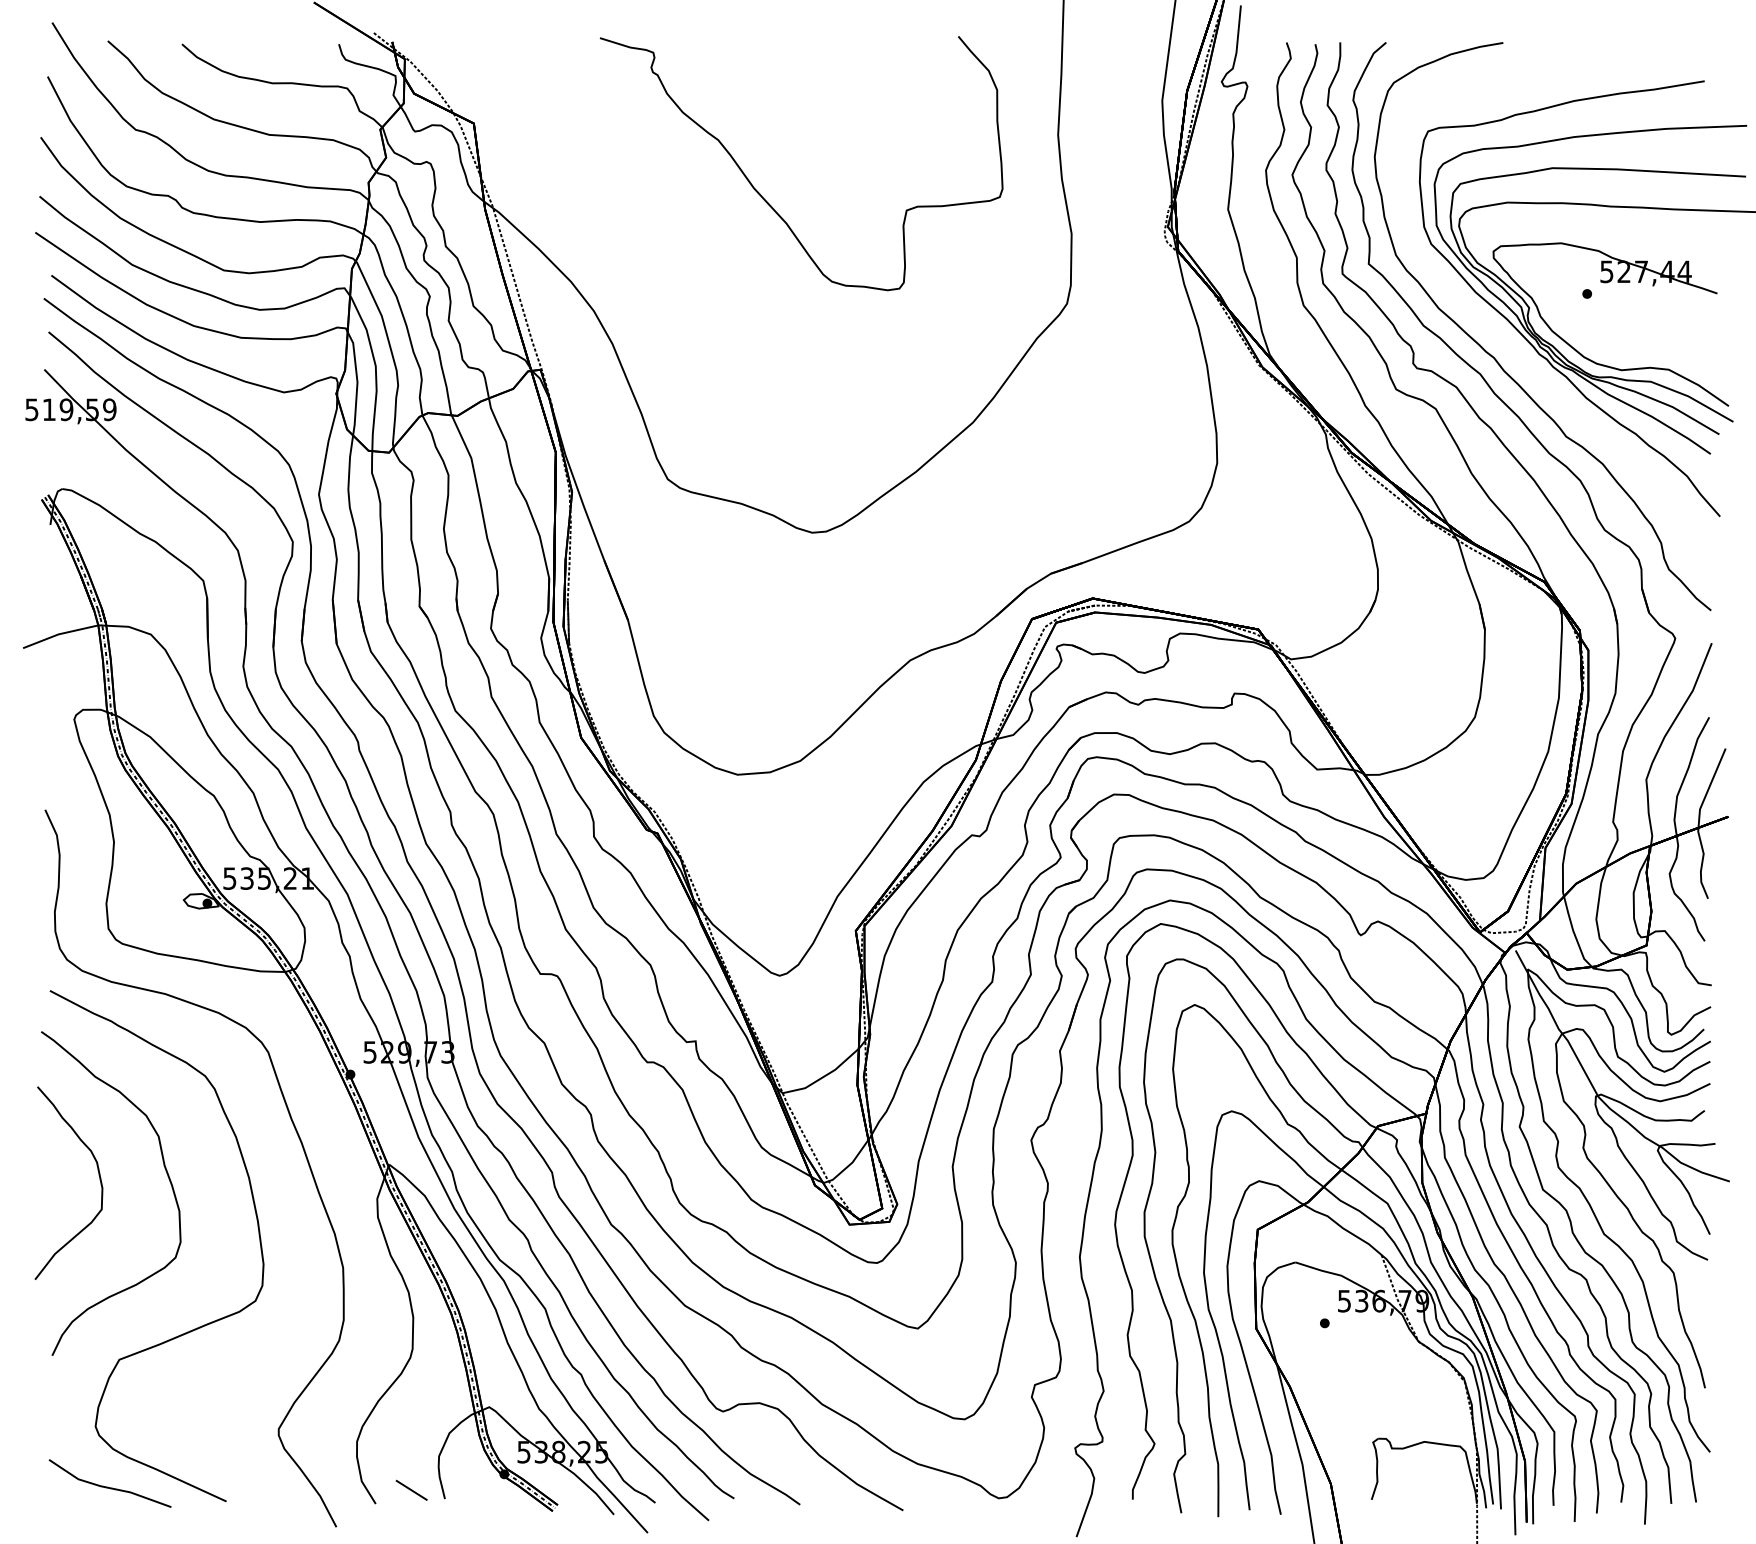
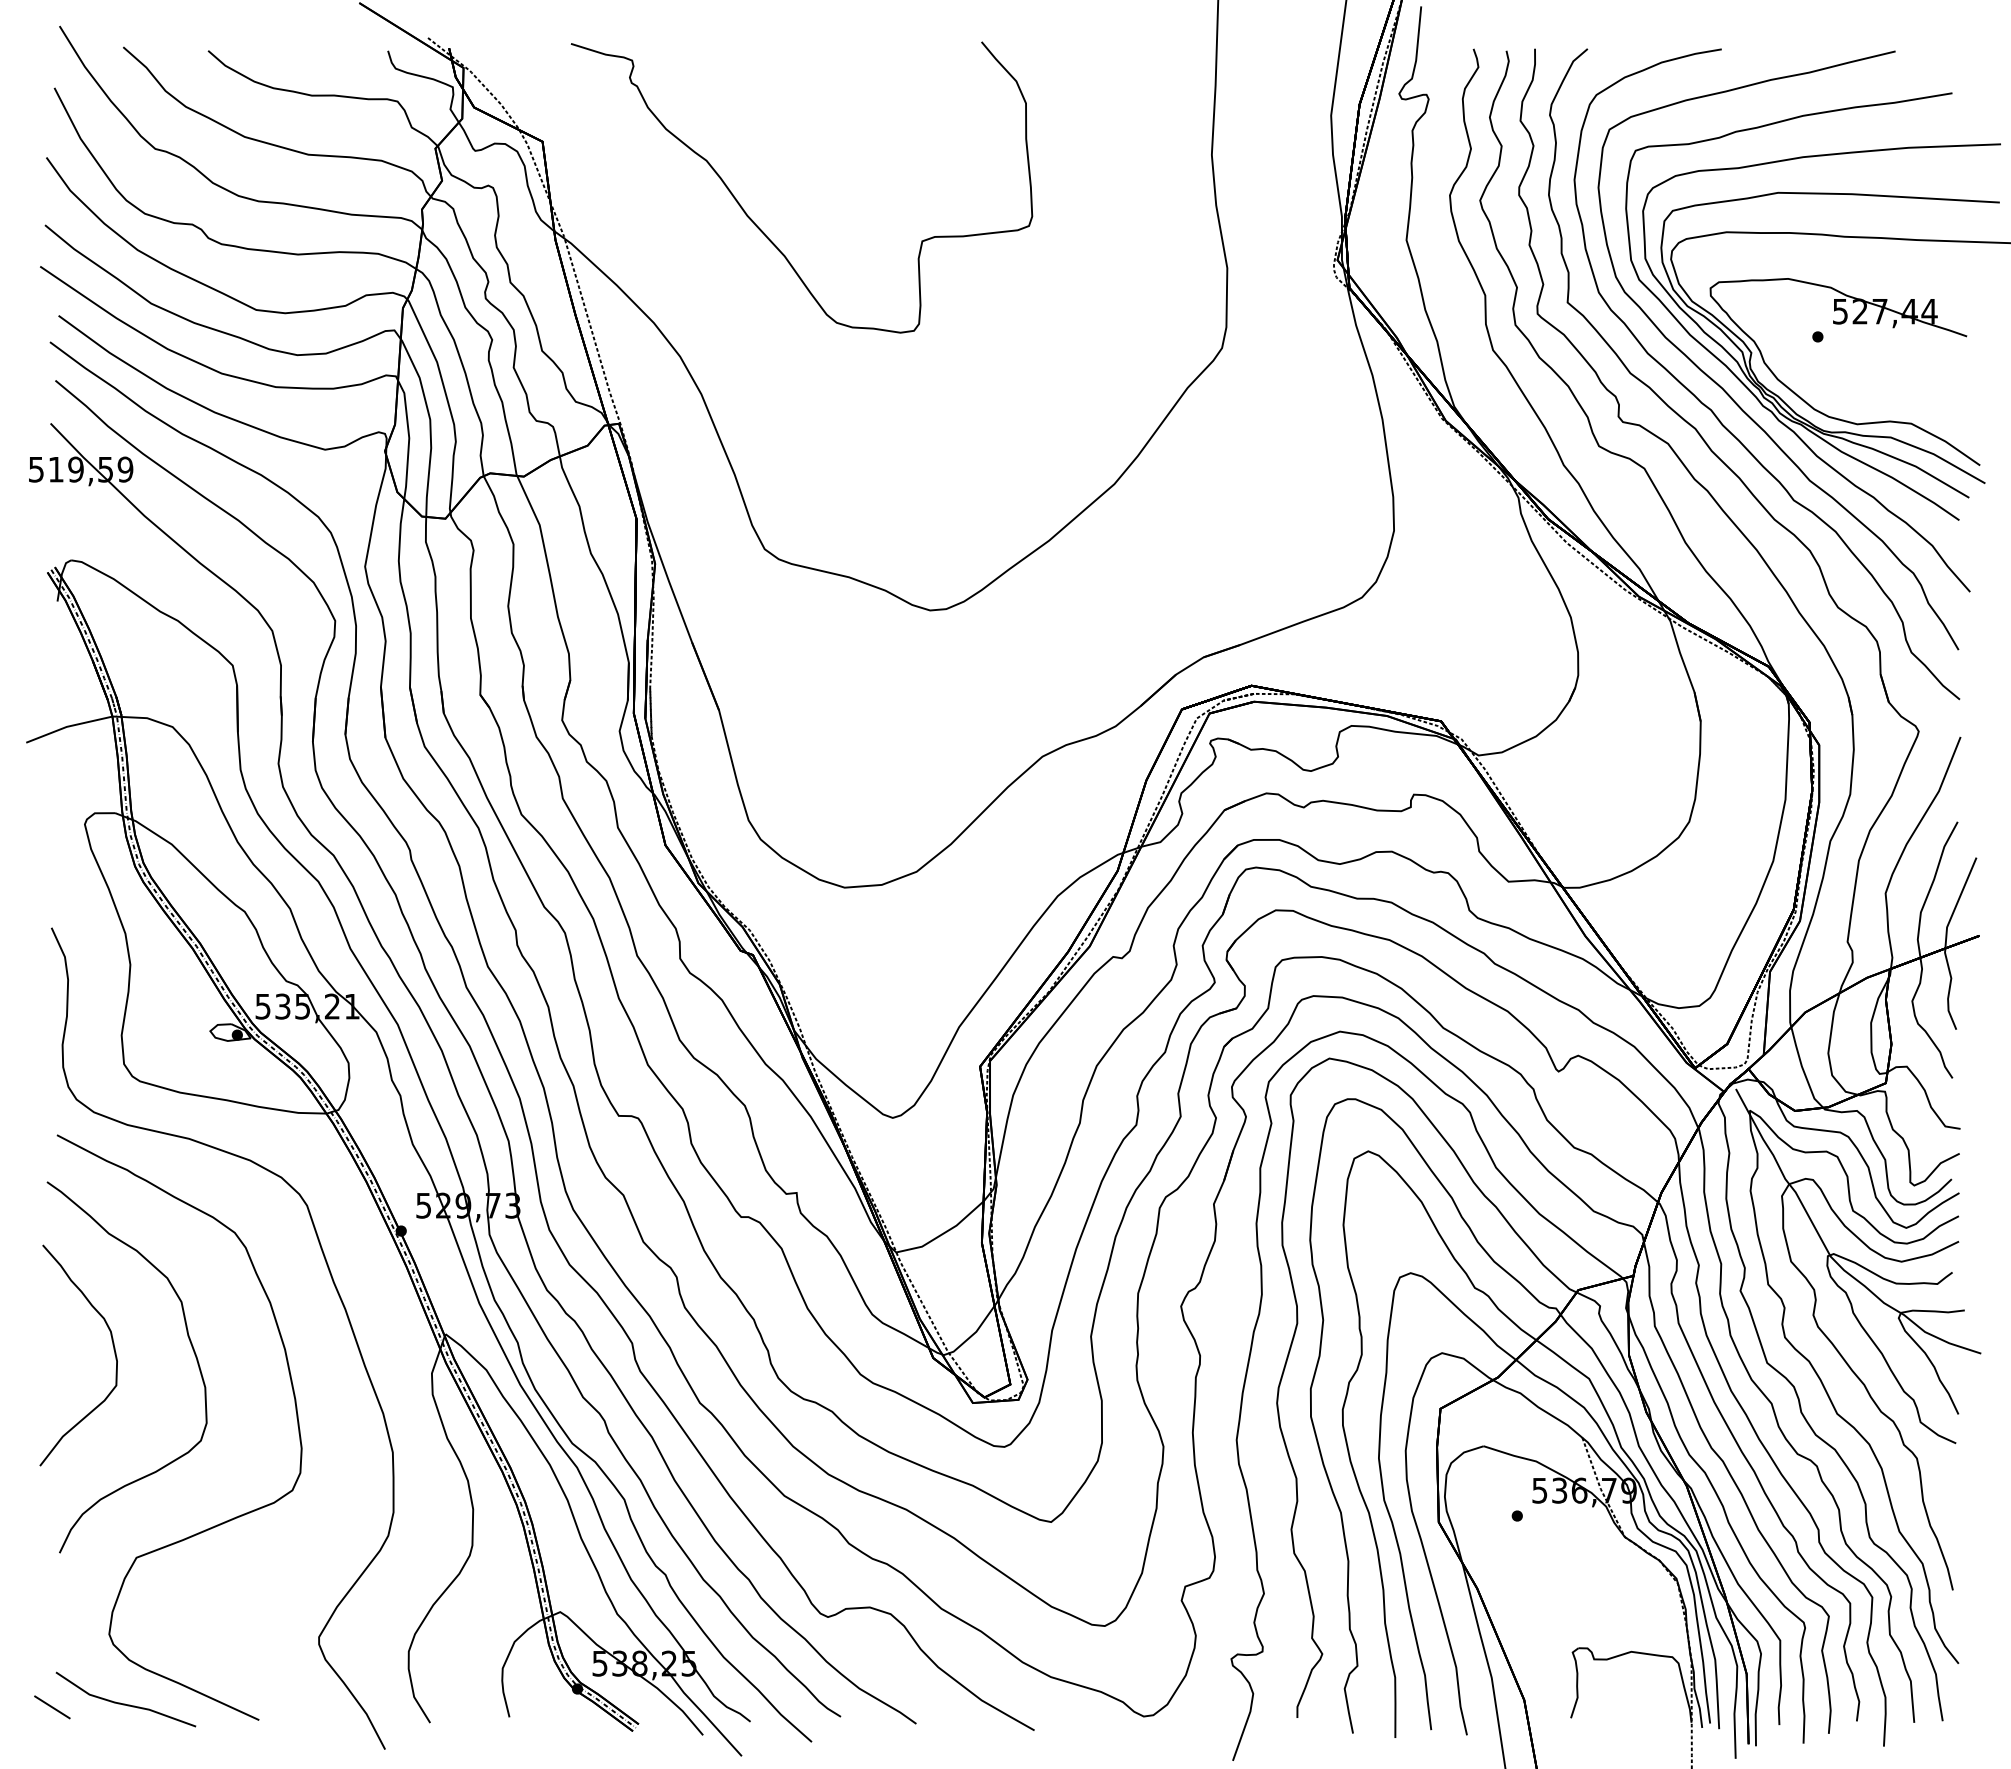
curve: (765, 199) -> (760, 228), moved
curve: (1511, 345) -> (1731, 396), added
line: (411, 1490) -> (52, 1707), moved

